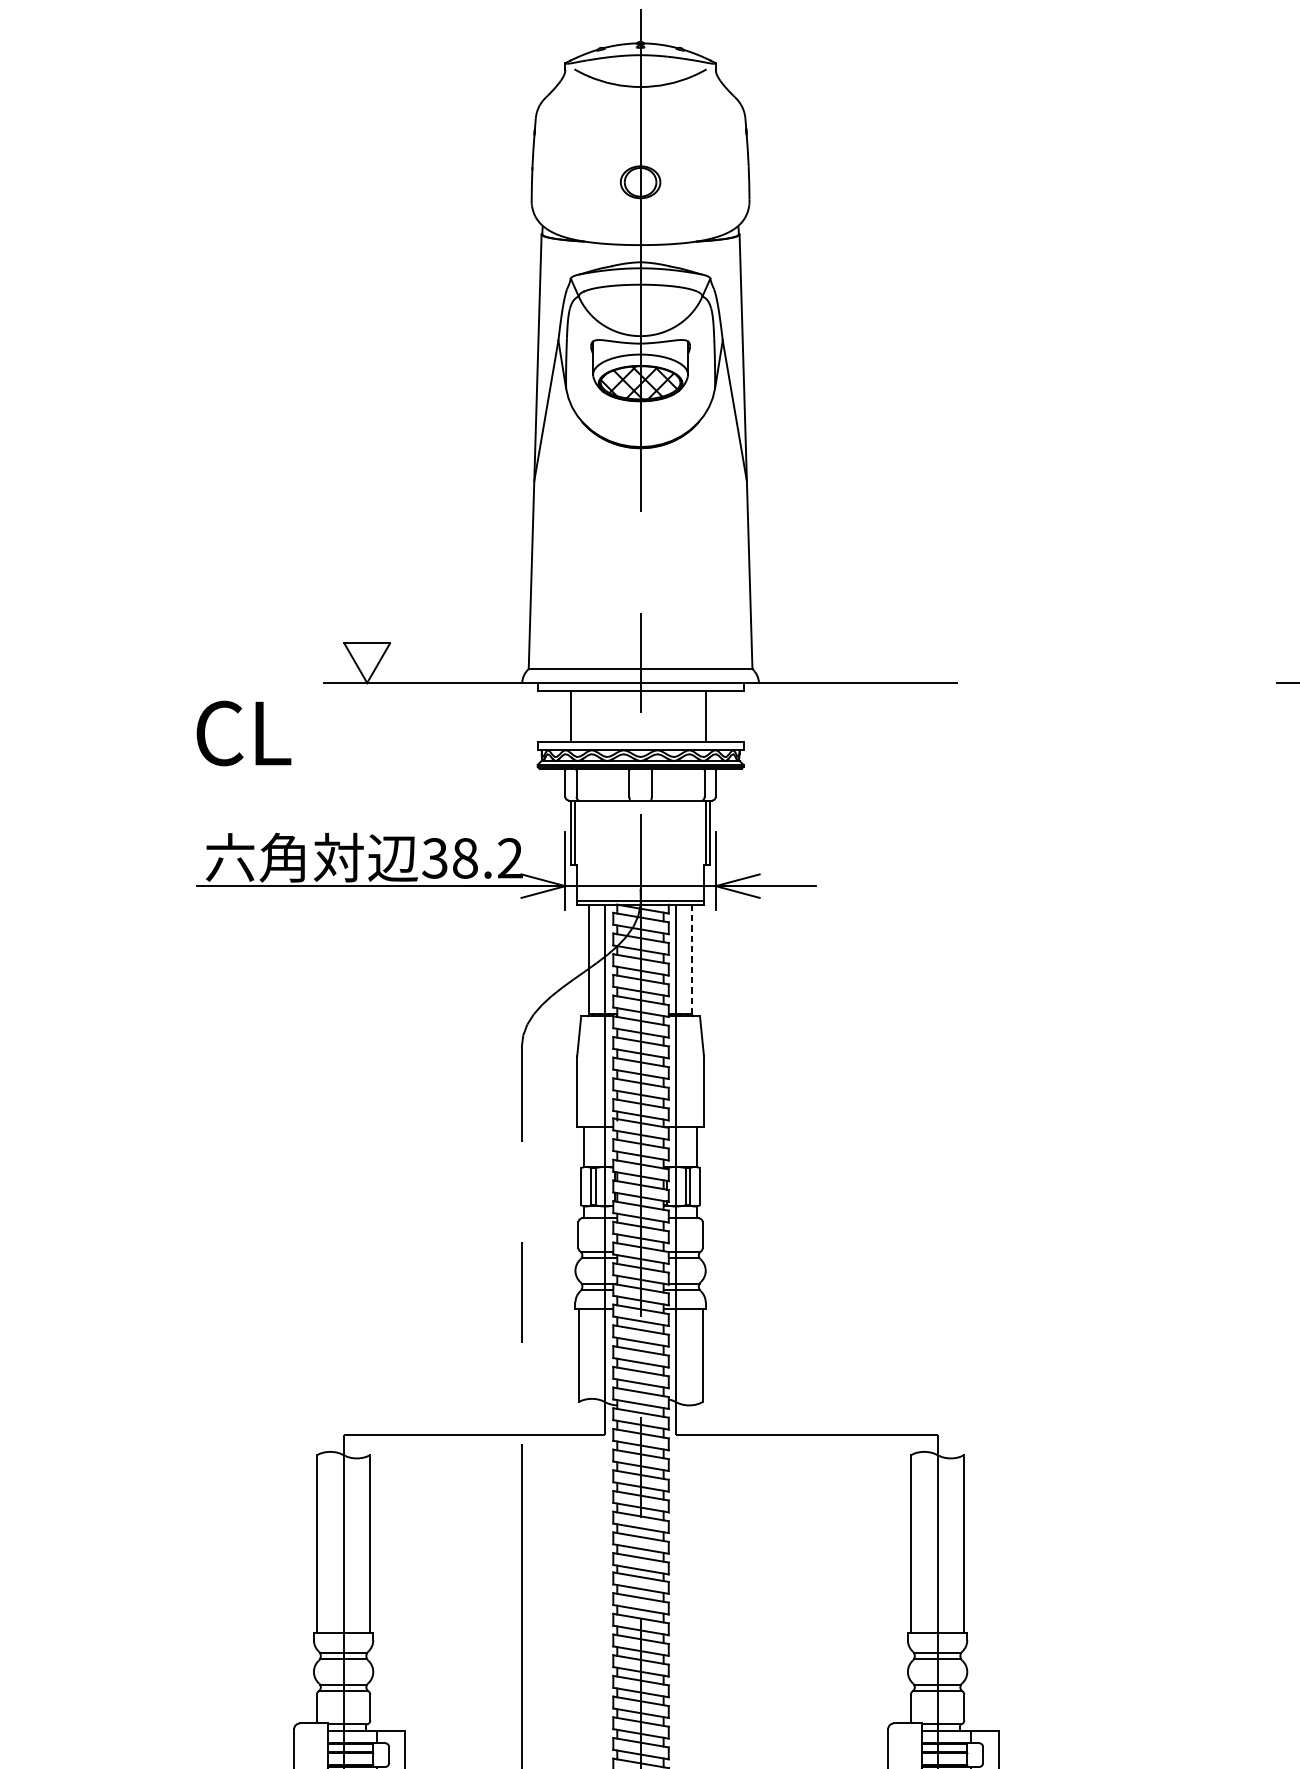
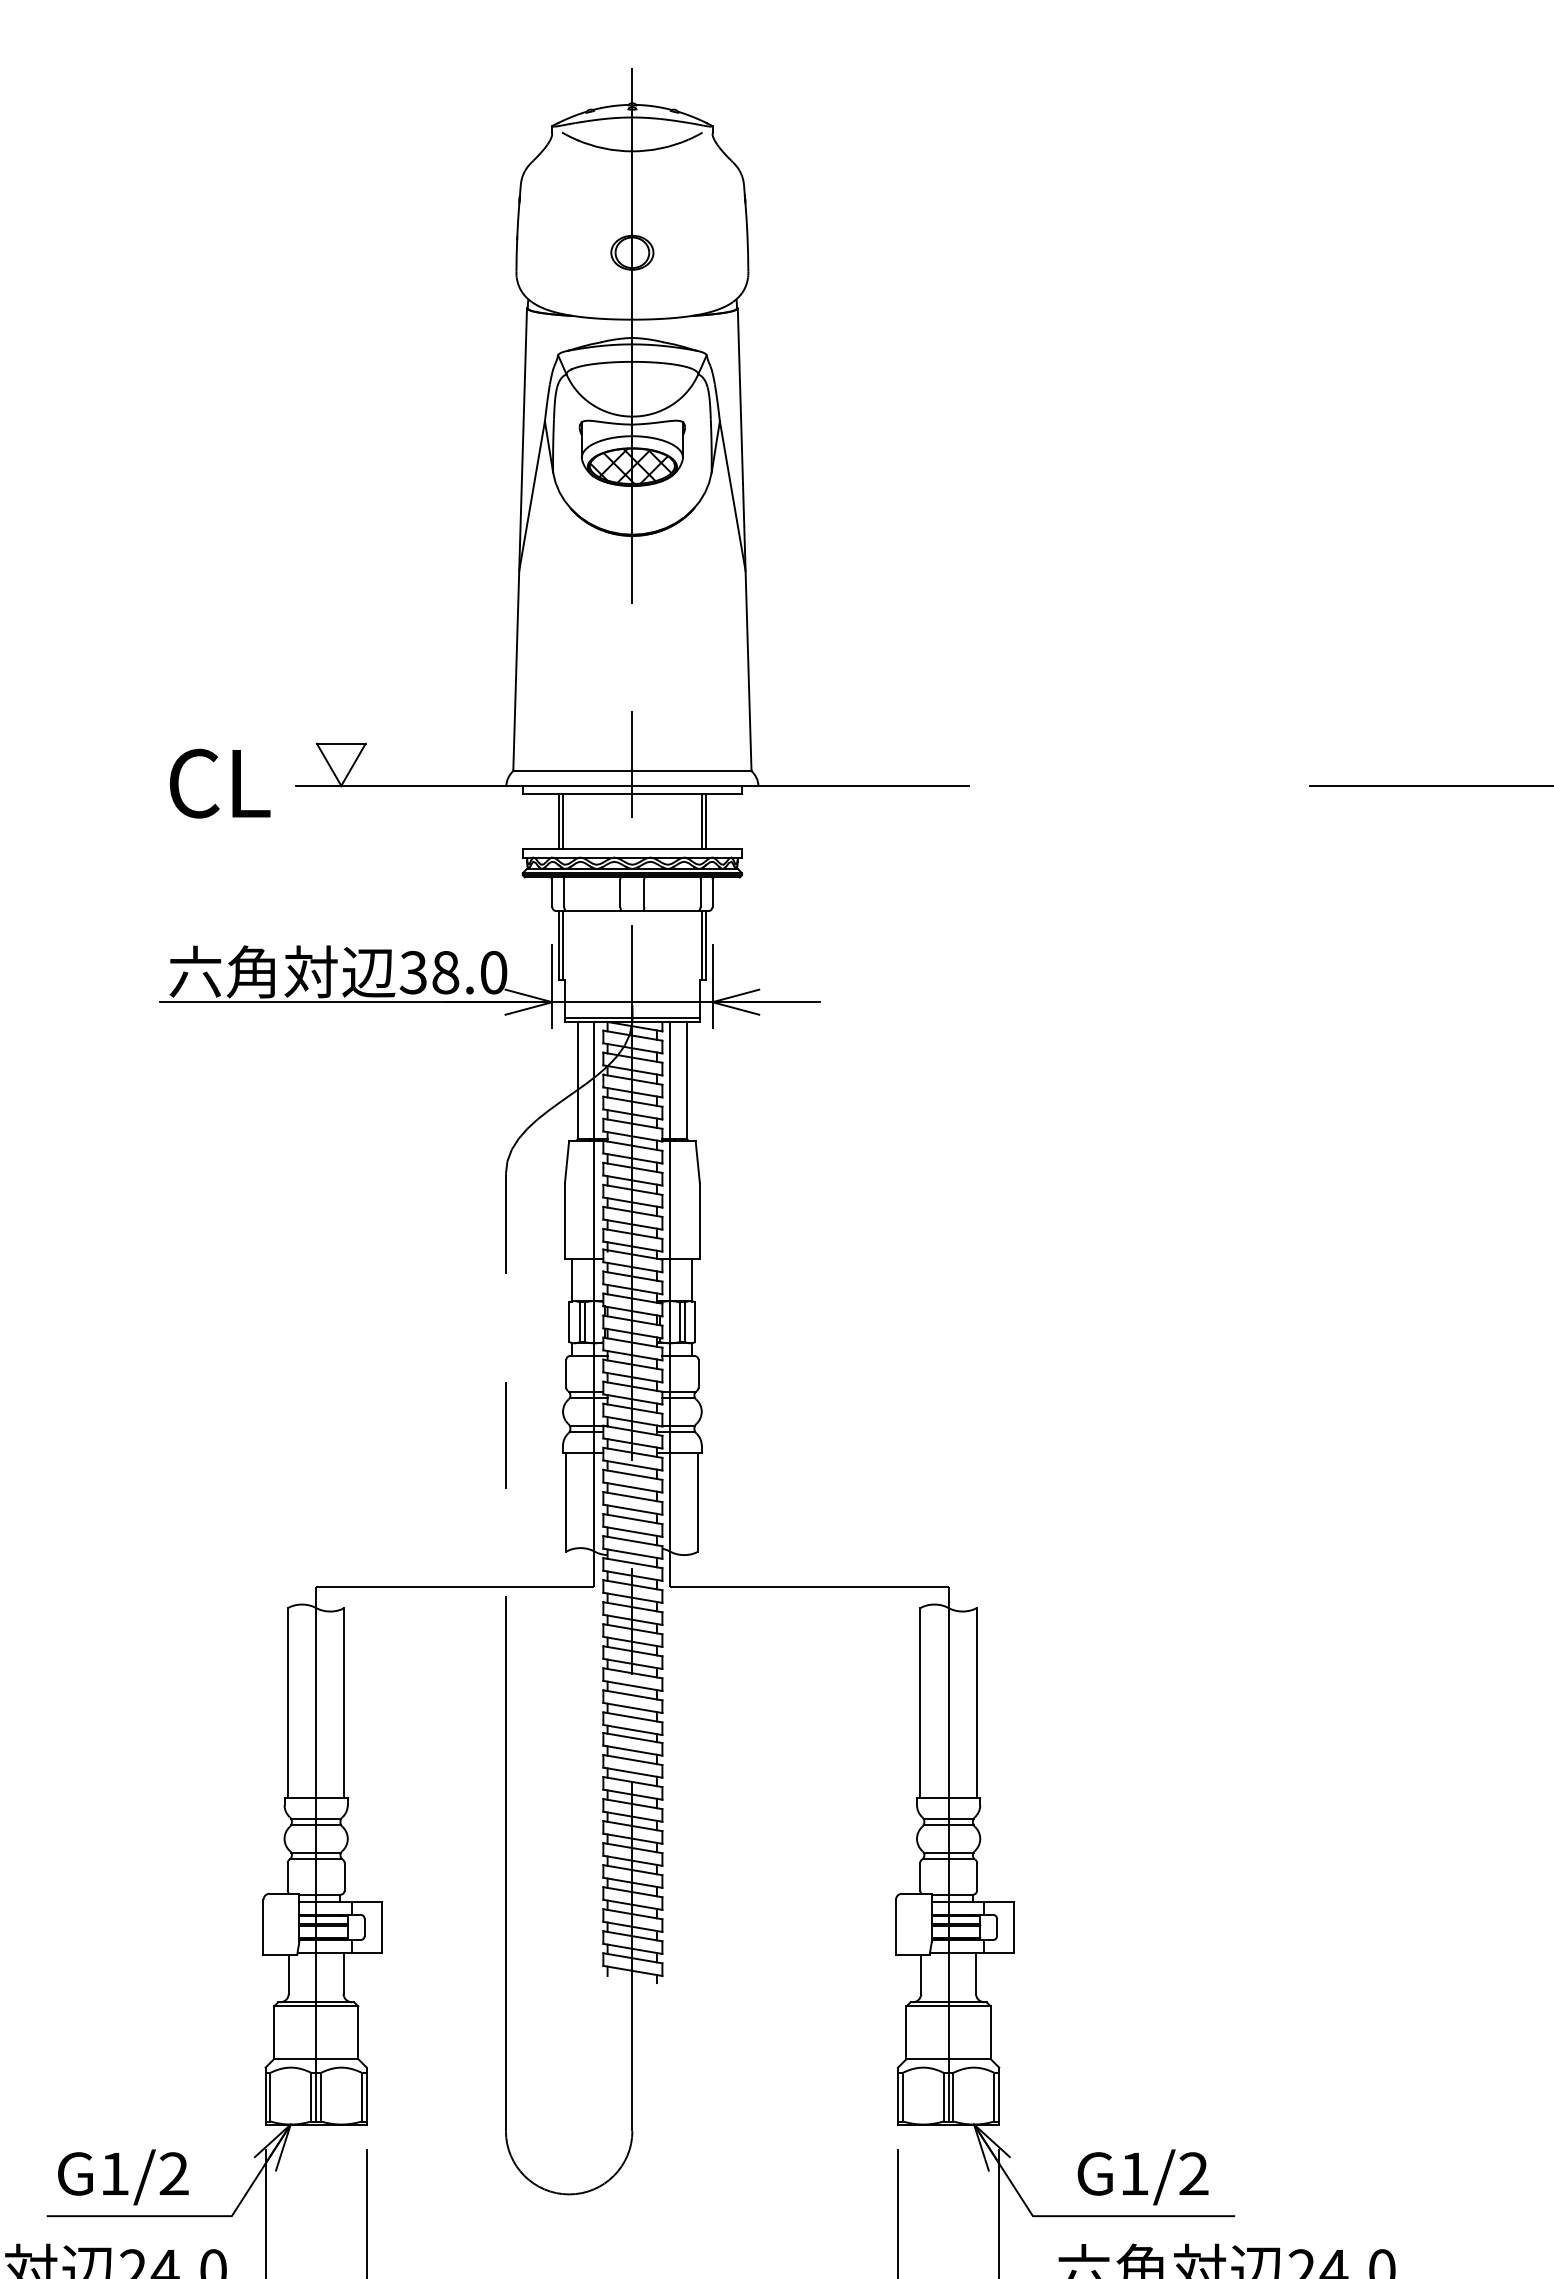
line: (574, 716) -> (562, 821), added
line: (710, 716) -> (706, 821), added
text: (243, 733) -> (219, 783), moved
text: (510, 858) -> (493, 972), 38.2 -> 38.0
line: (692, 958) -> (687, 1079), dashed -> solid

